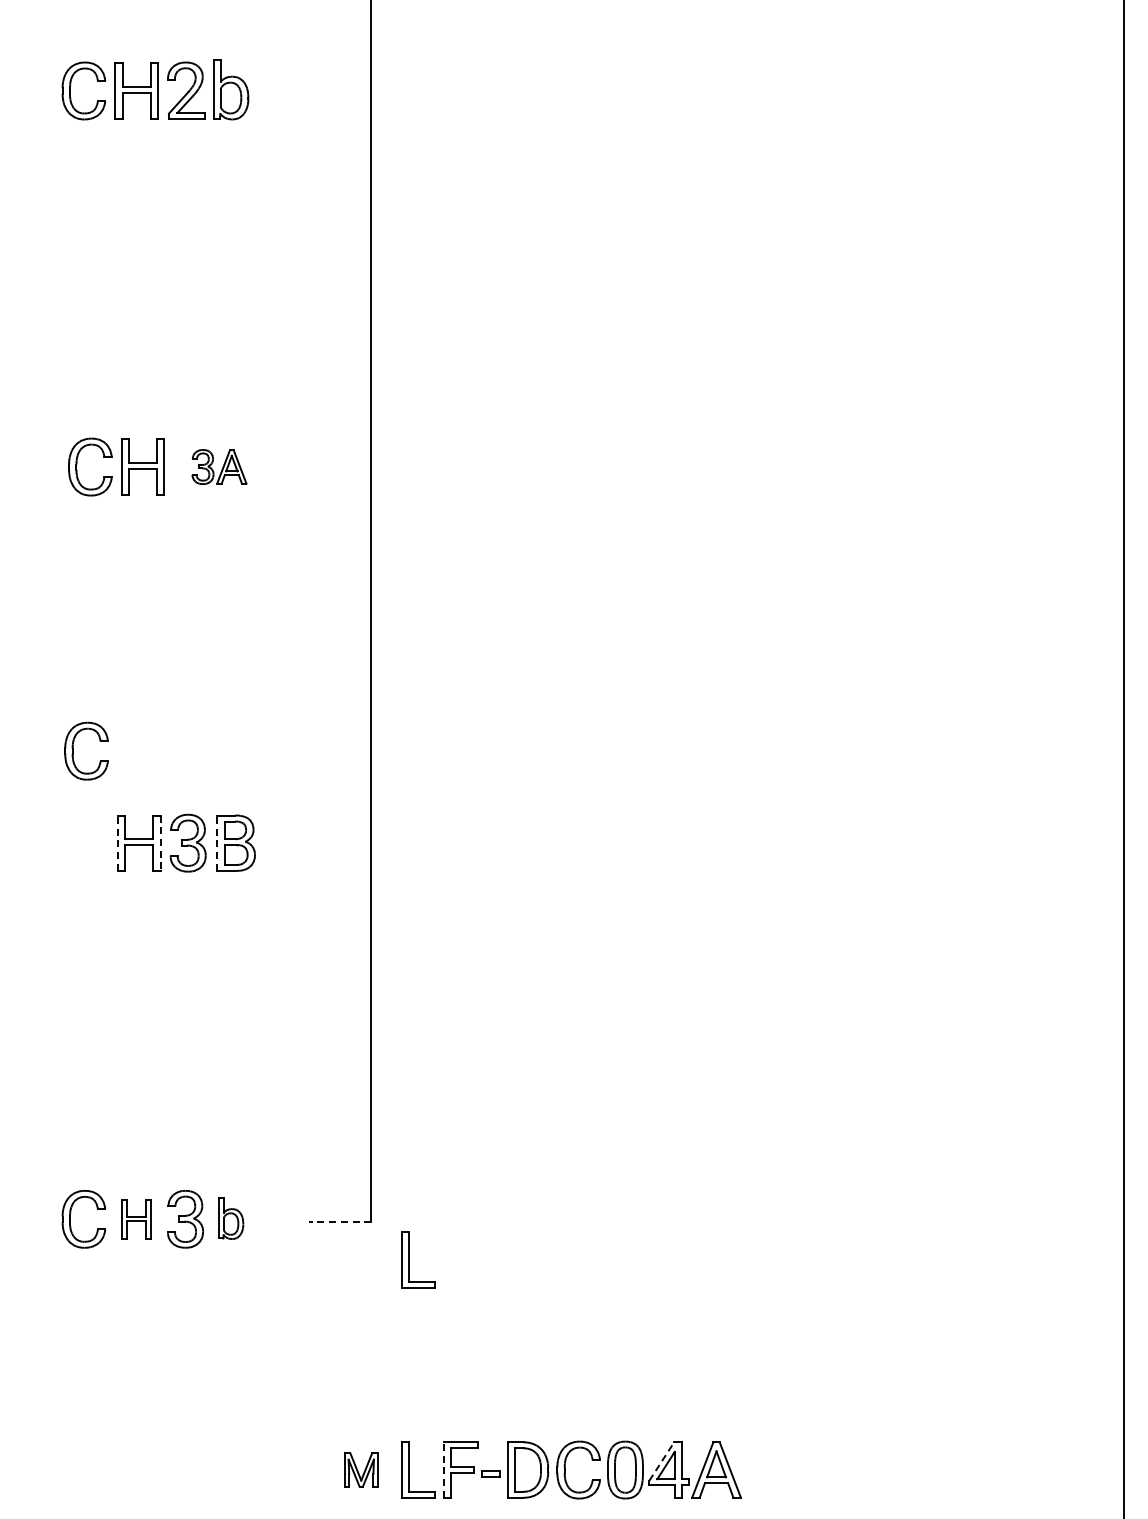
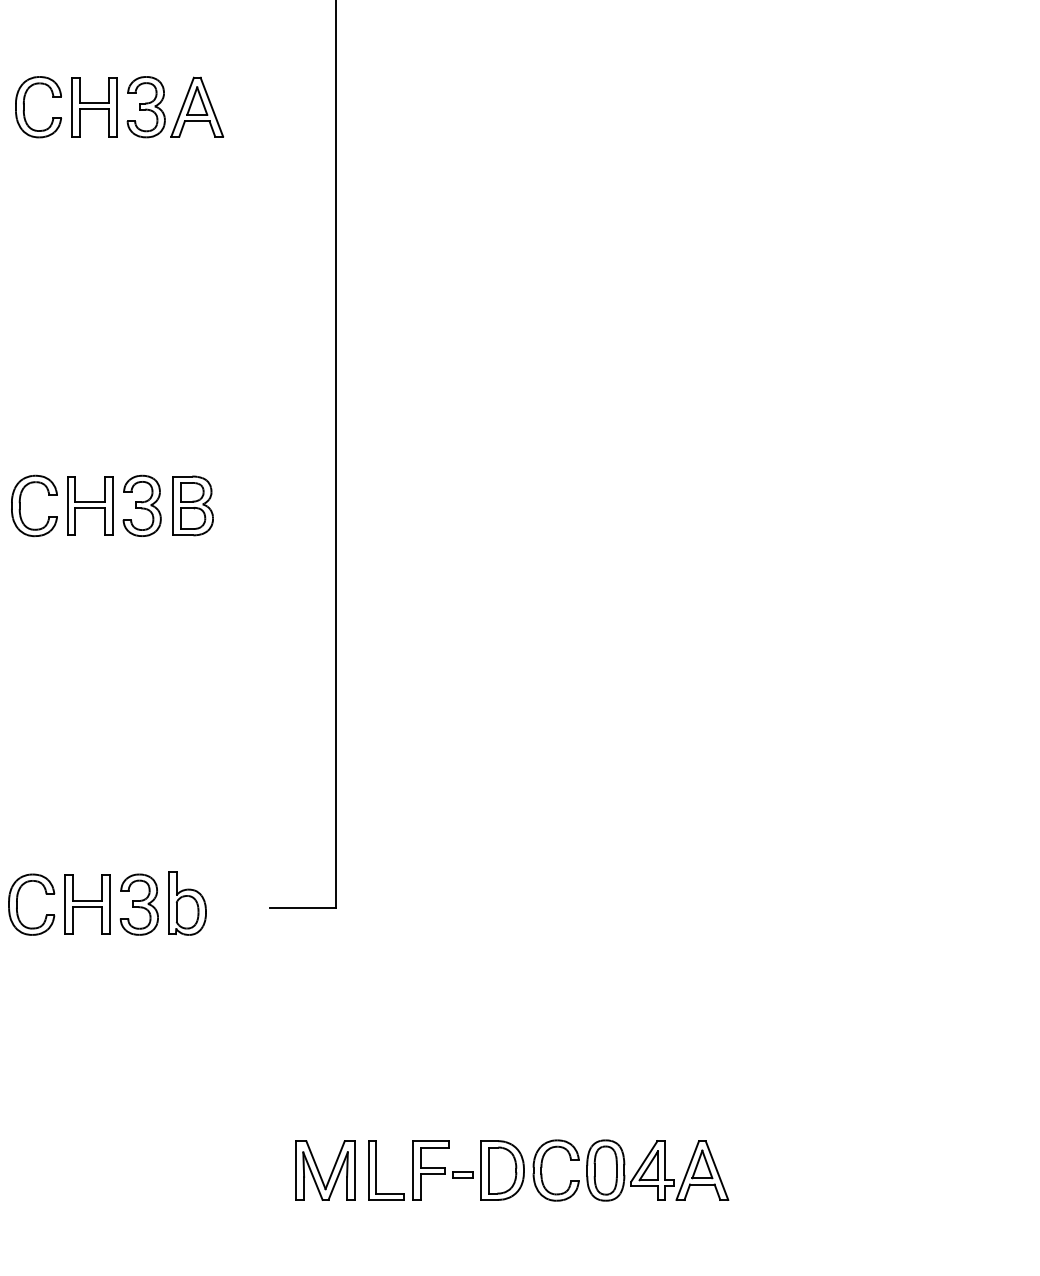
part: (219, 466) -> (175, 106), size x1.67
part: (73, 750) -> (20, 505), moved
line: (117, 843) -> (67, 506), dashed -> solid
line: (160, 843) -> (112, 506), dashed -> solid
line: (217, 843) -> (173, 506), dashed -> solid
part: (231, 1218) -> (188, 903), size x1.43
part: (136, 1219) -> (87, 904), size x1.43
line: (339, 1222) -> (302, 908), dashed -> solid
part: (409, 1259) -> (376, 947), removed
line: (661, 1461) -> (644, 1161), dashed -> solid
part: (361, 1469) -> (325, 1169), size x1.67
line: (443, 1470) -> (412, 1171), dashed -> solid

